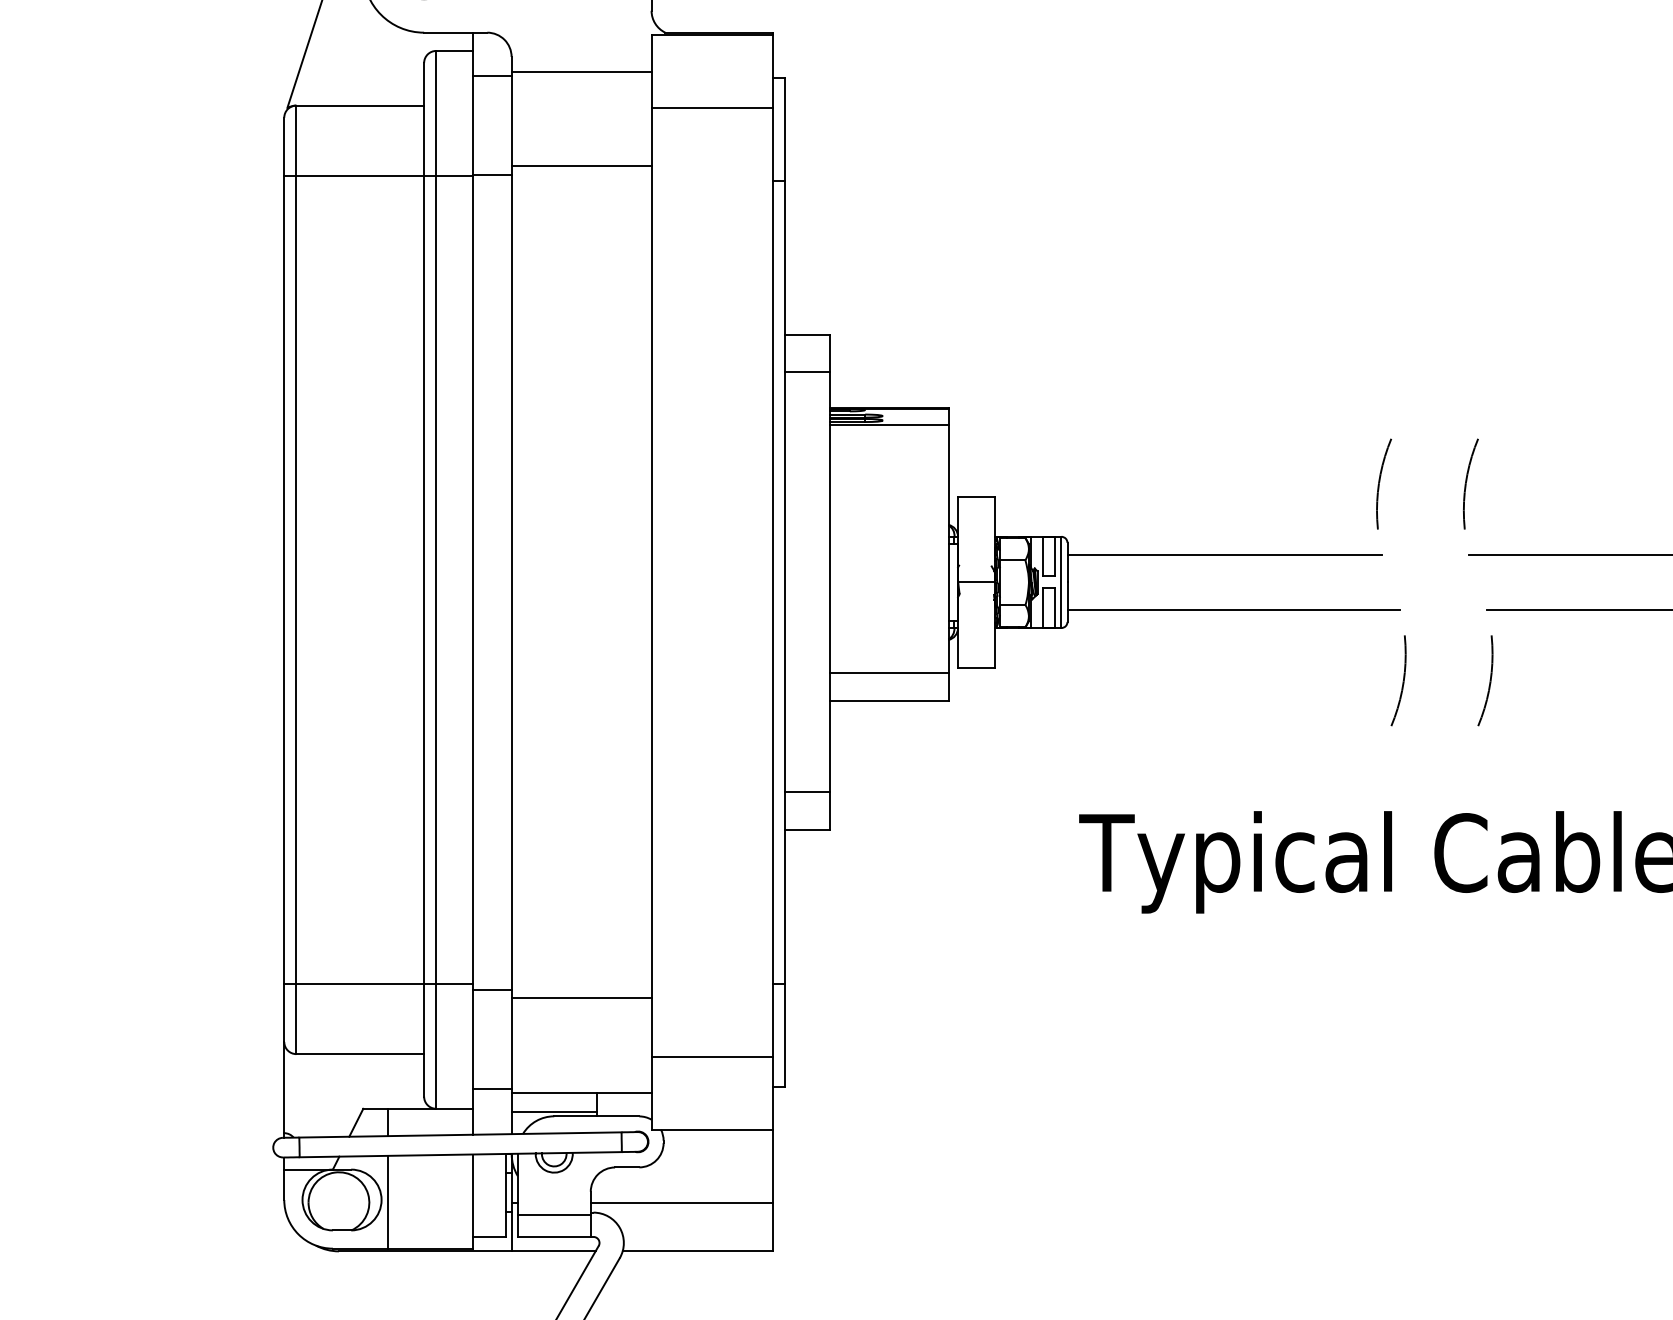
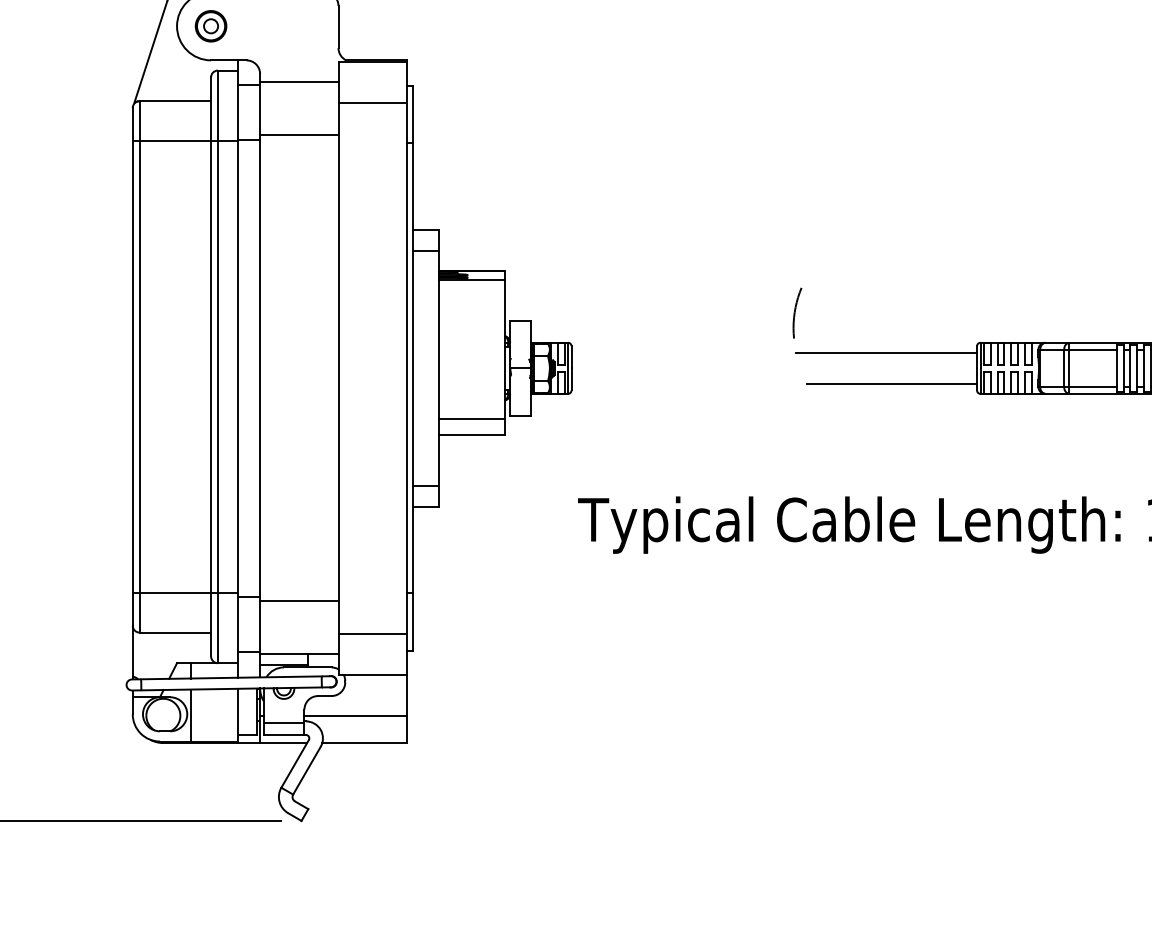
arc: (1381, 480) -> (747, 311), removed
line: (1224, 554) -> (659, 352), removed
line: (1233, 609) -> (664, 383), removed
arc: (1488, 680) -> (807, 423), removed
arc: (1401, 682) -> (758, 424), removed

